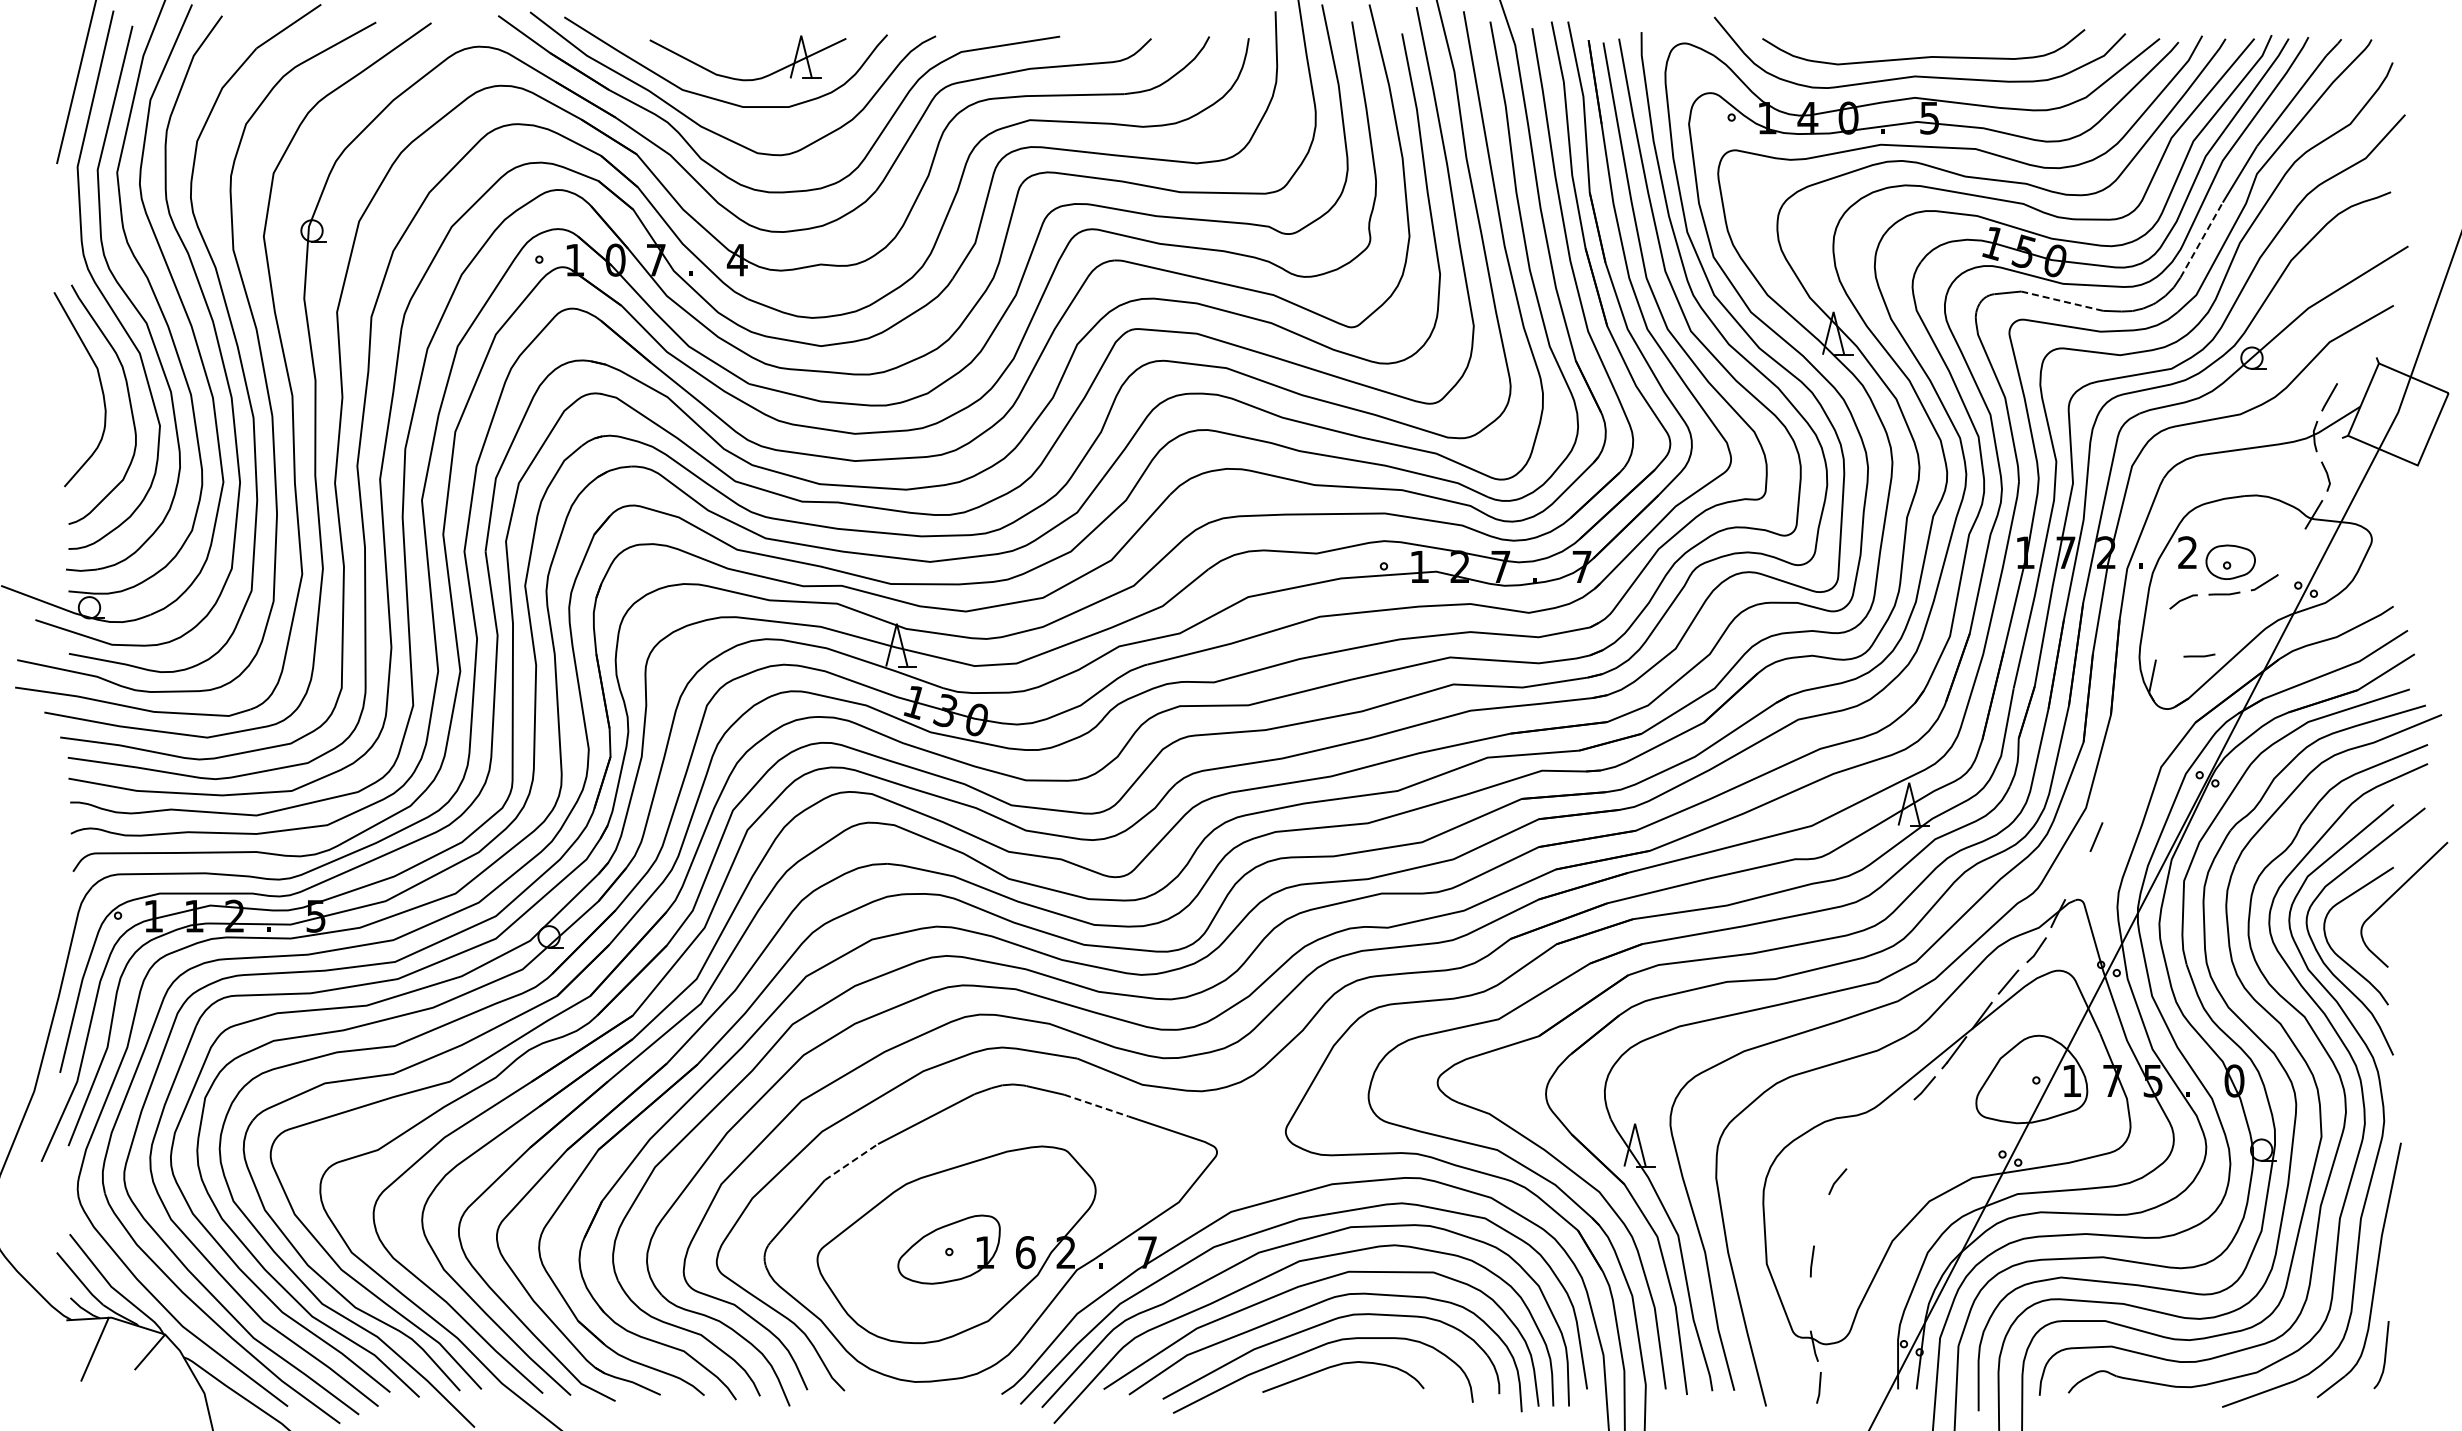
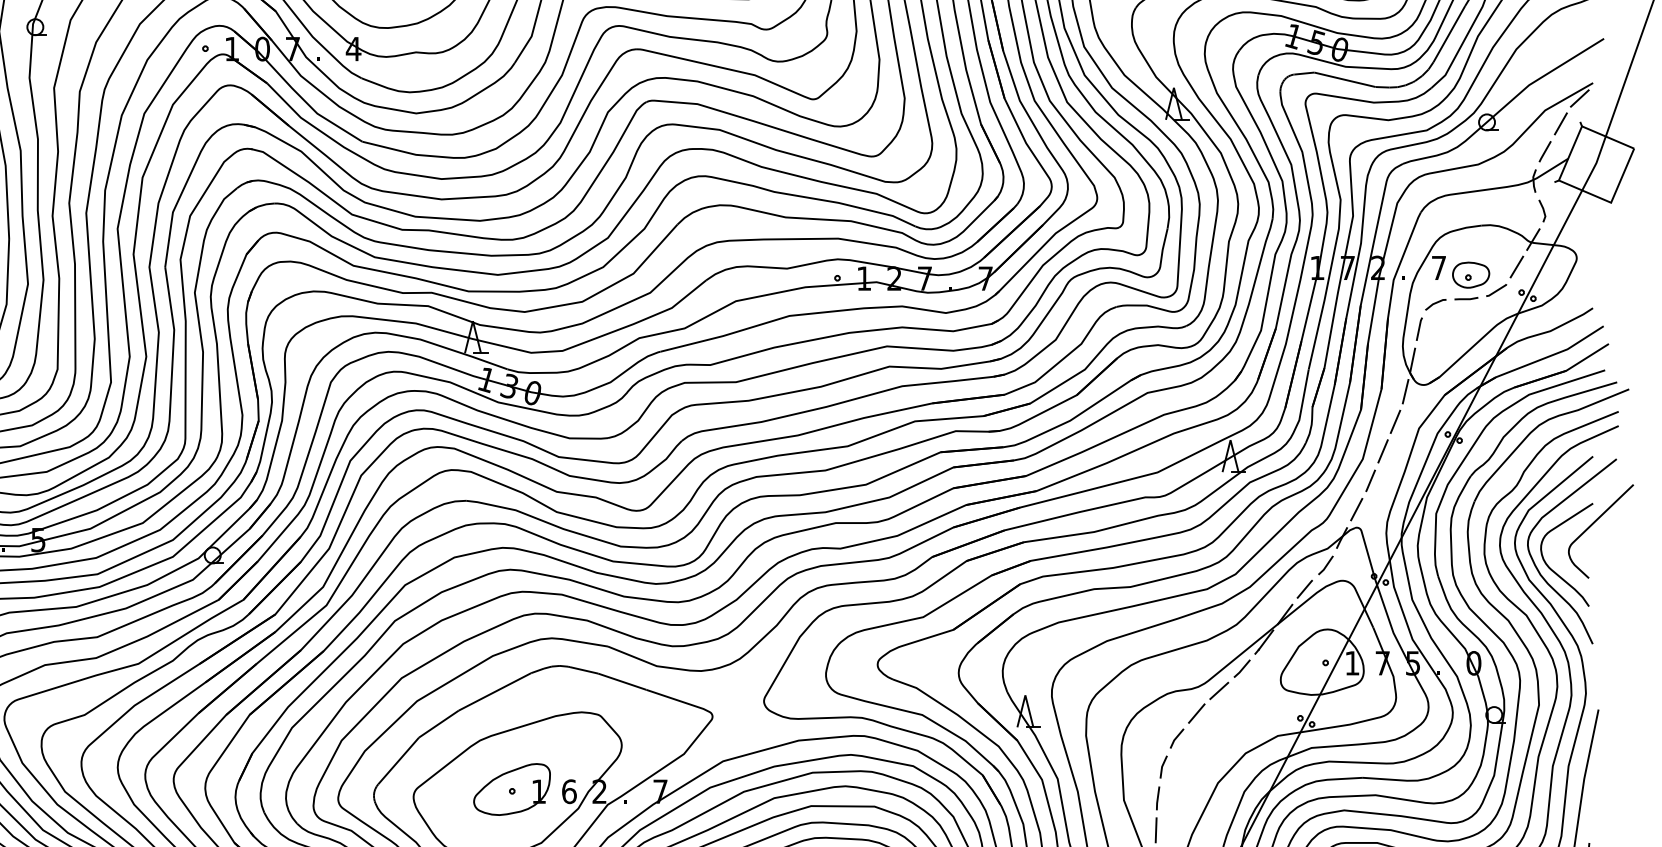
line: (2201, 239) -> (1449, 33), dashed -> solid
line: (2062, 301) -> (1345, 80), dashed -> solid
line: (2375, 326) -> (1579, 98), added
line: (2350, 360) -> (1560, 124), added
line: (2291, 551) -> (1516, 267), added
text: (2187, 552) -> (1438, 267), 2 -> 7
line: (2161, 634) -> (1419, 329), added
line: (2199, 655) -> (1447, 344), removed
line: (2142, 717) -> (1405, 391), added
line: (2129, 758) -> (1395, 422), added
line: (2112, 797) -> (1382, 451), added
line: (2077, 875) -> (1356, 509), added
line: (1096, 1105) -> (622, 681), dashed -> solid
line: (1894, 1117) -> (1219, 690), added
line: (1863, 1147) -> (1196, 713), added
line: (851, 1161) -> (439, 723), dashed -> solid
line: (1819, 1218) -> (1163, 766), added
line: (1809, 1304) -> (1155, 830), added

